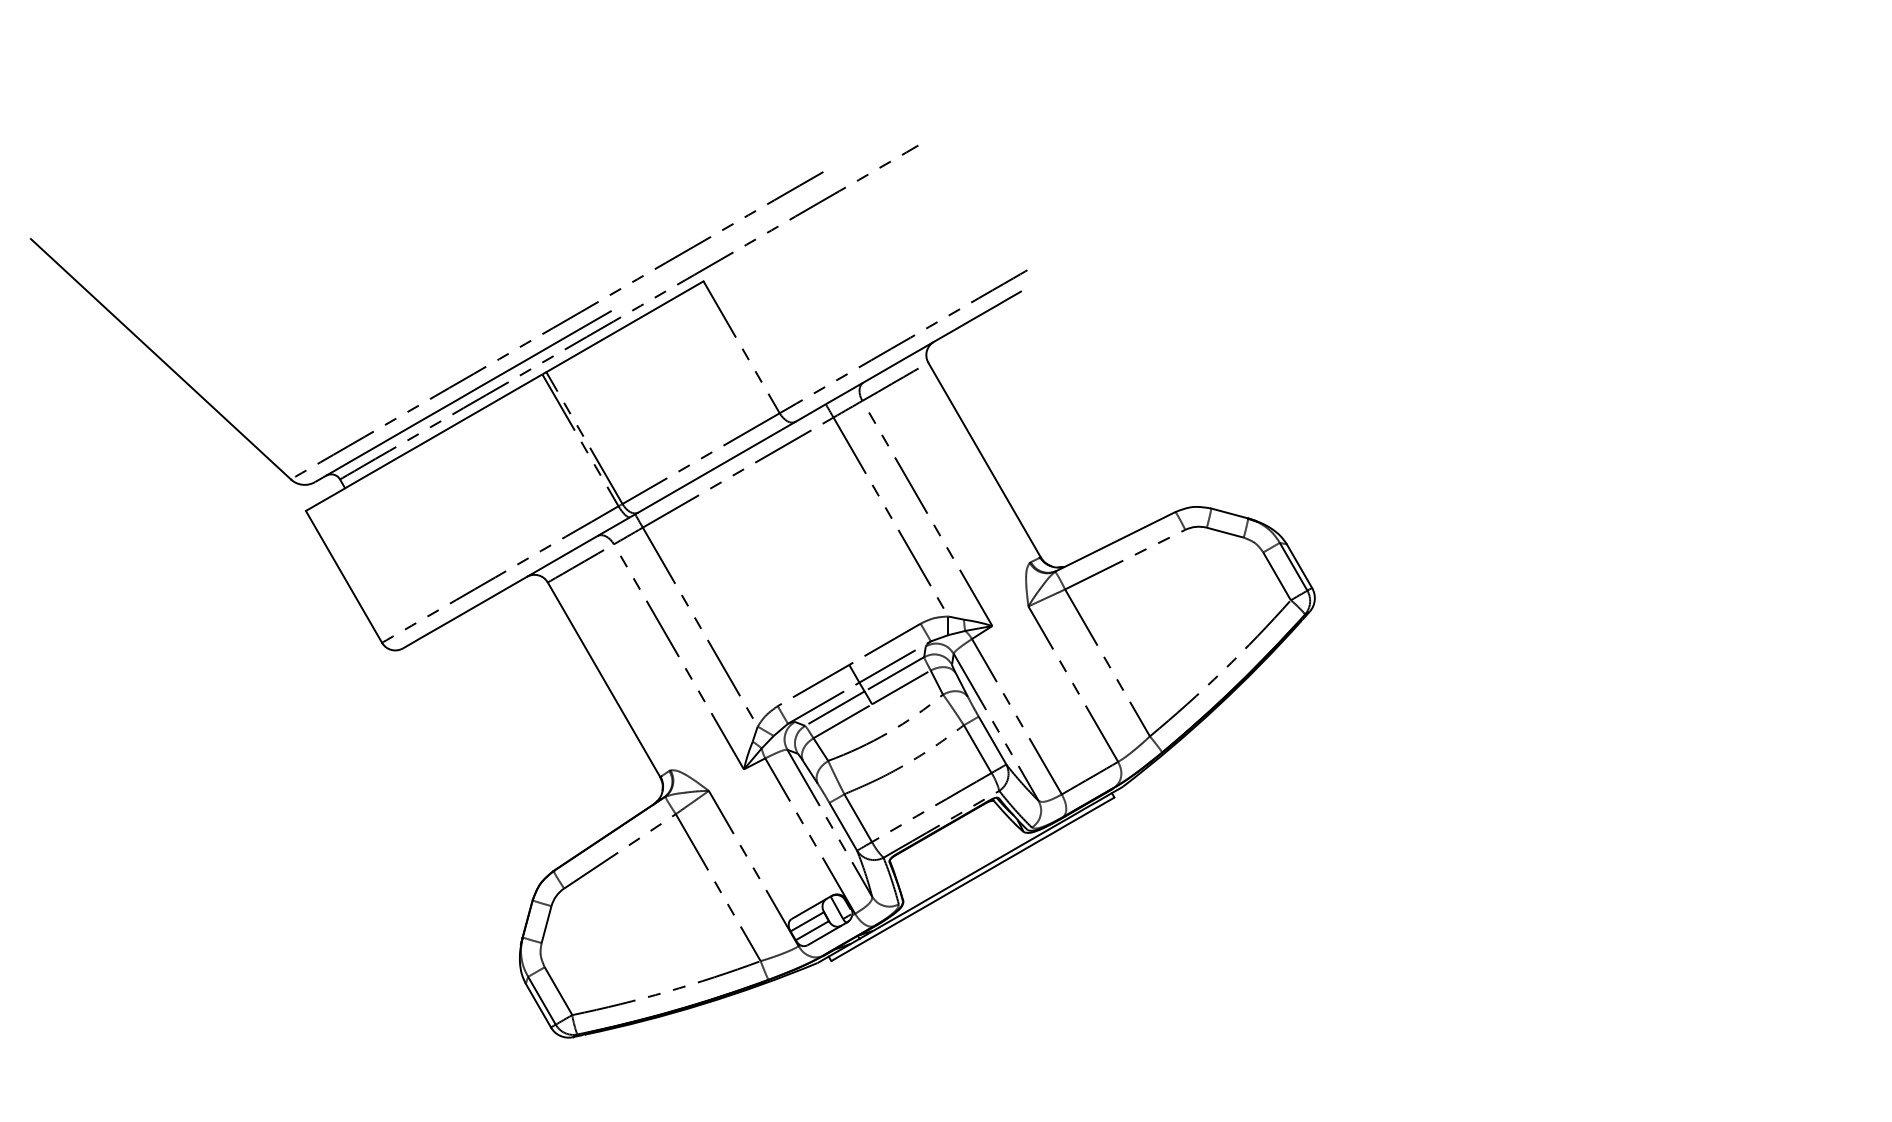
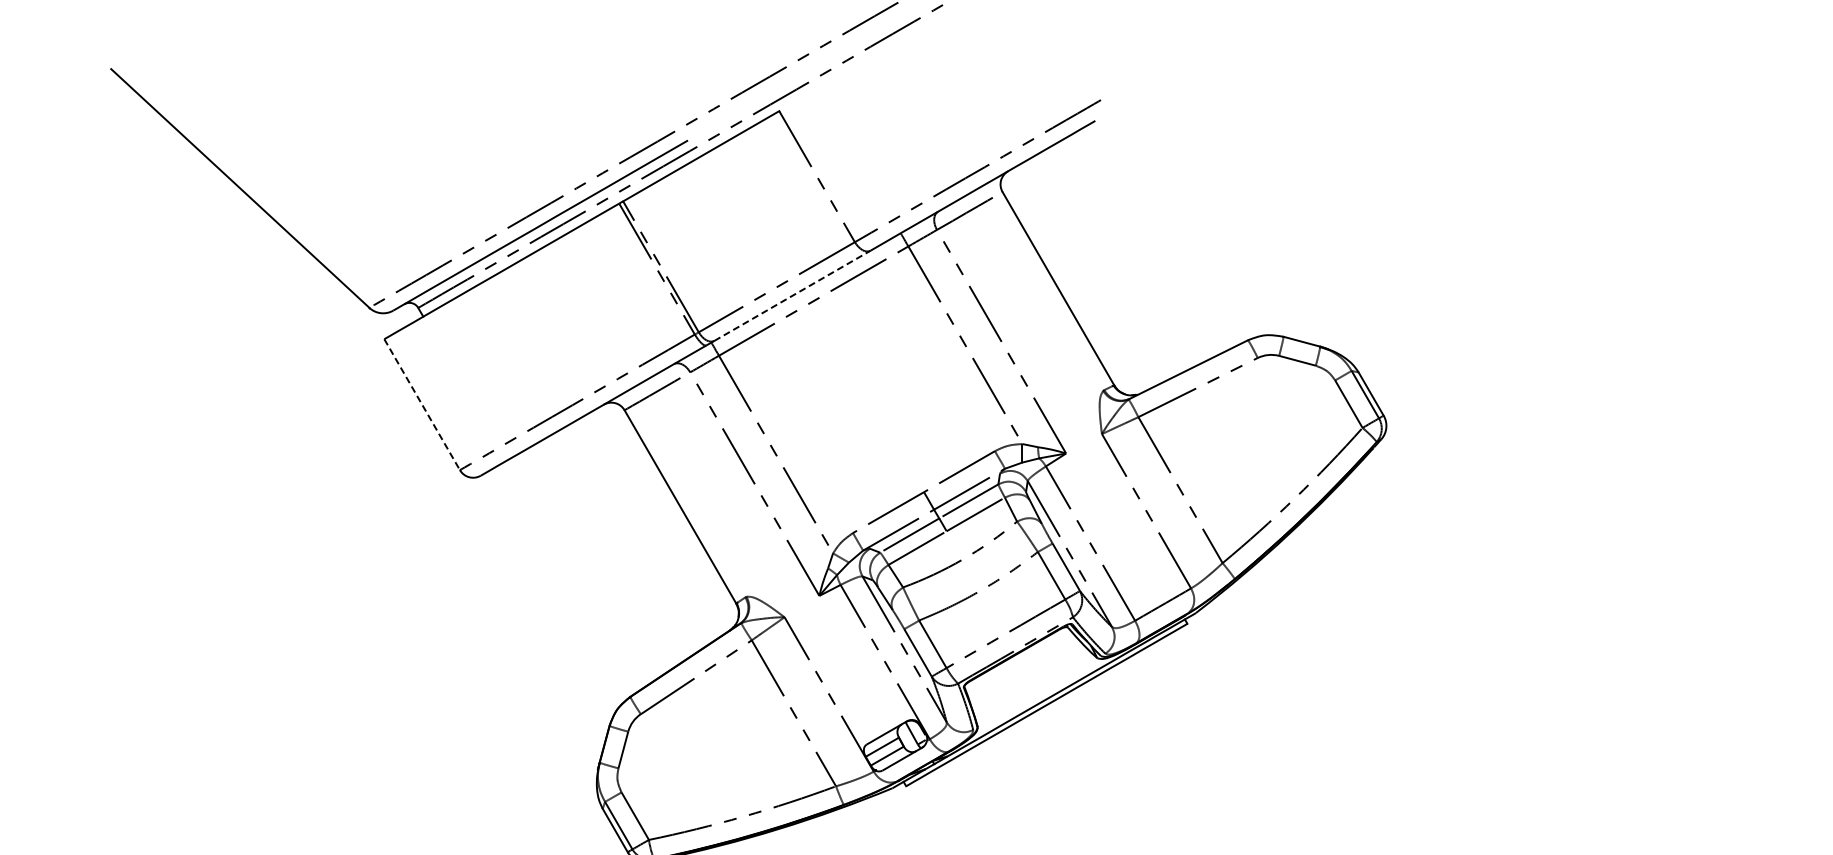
line: (716, 467) -> (792, 296), solid -> dashed
line: (344, 577) -> (422, 405), solid -> dashed

